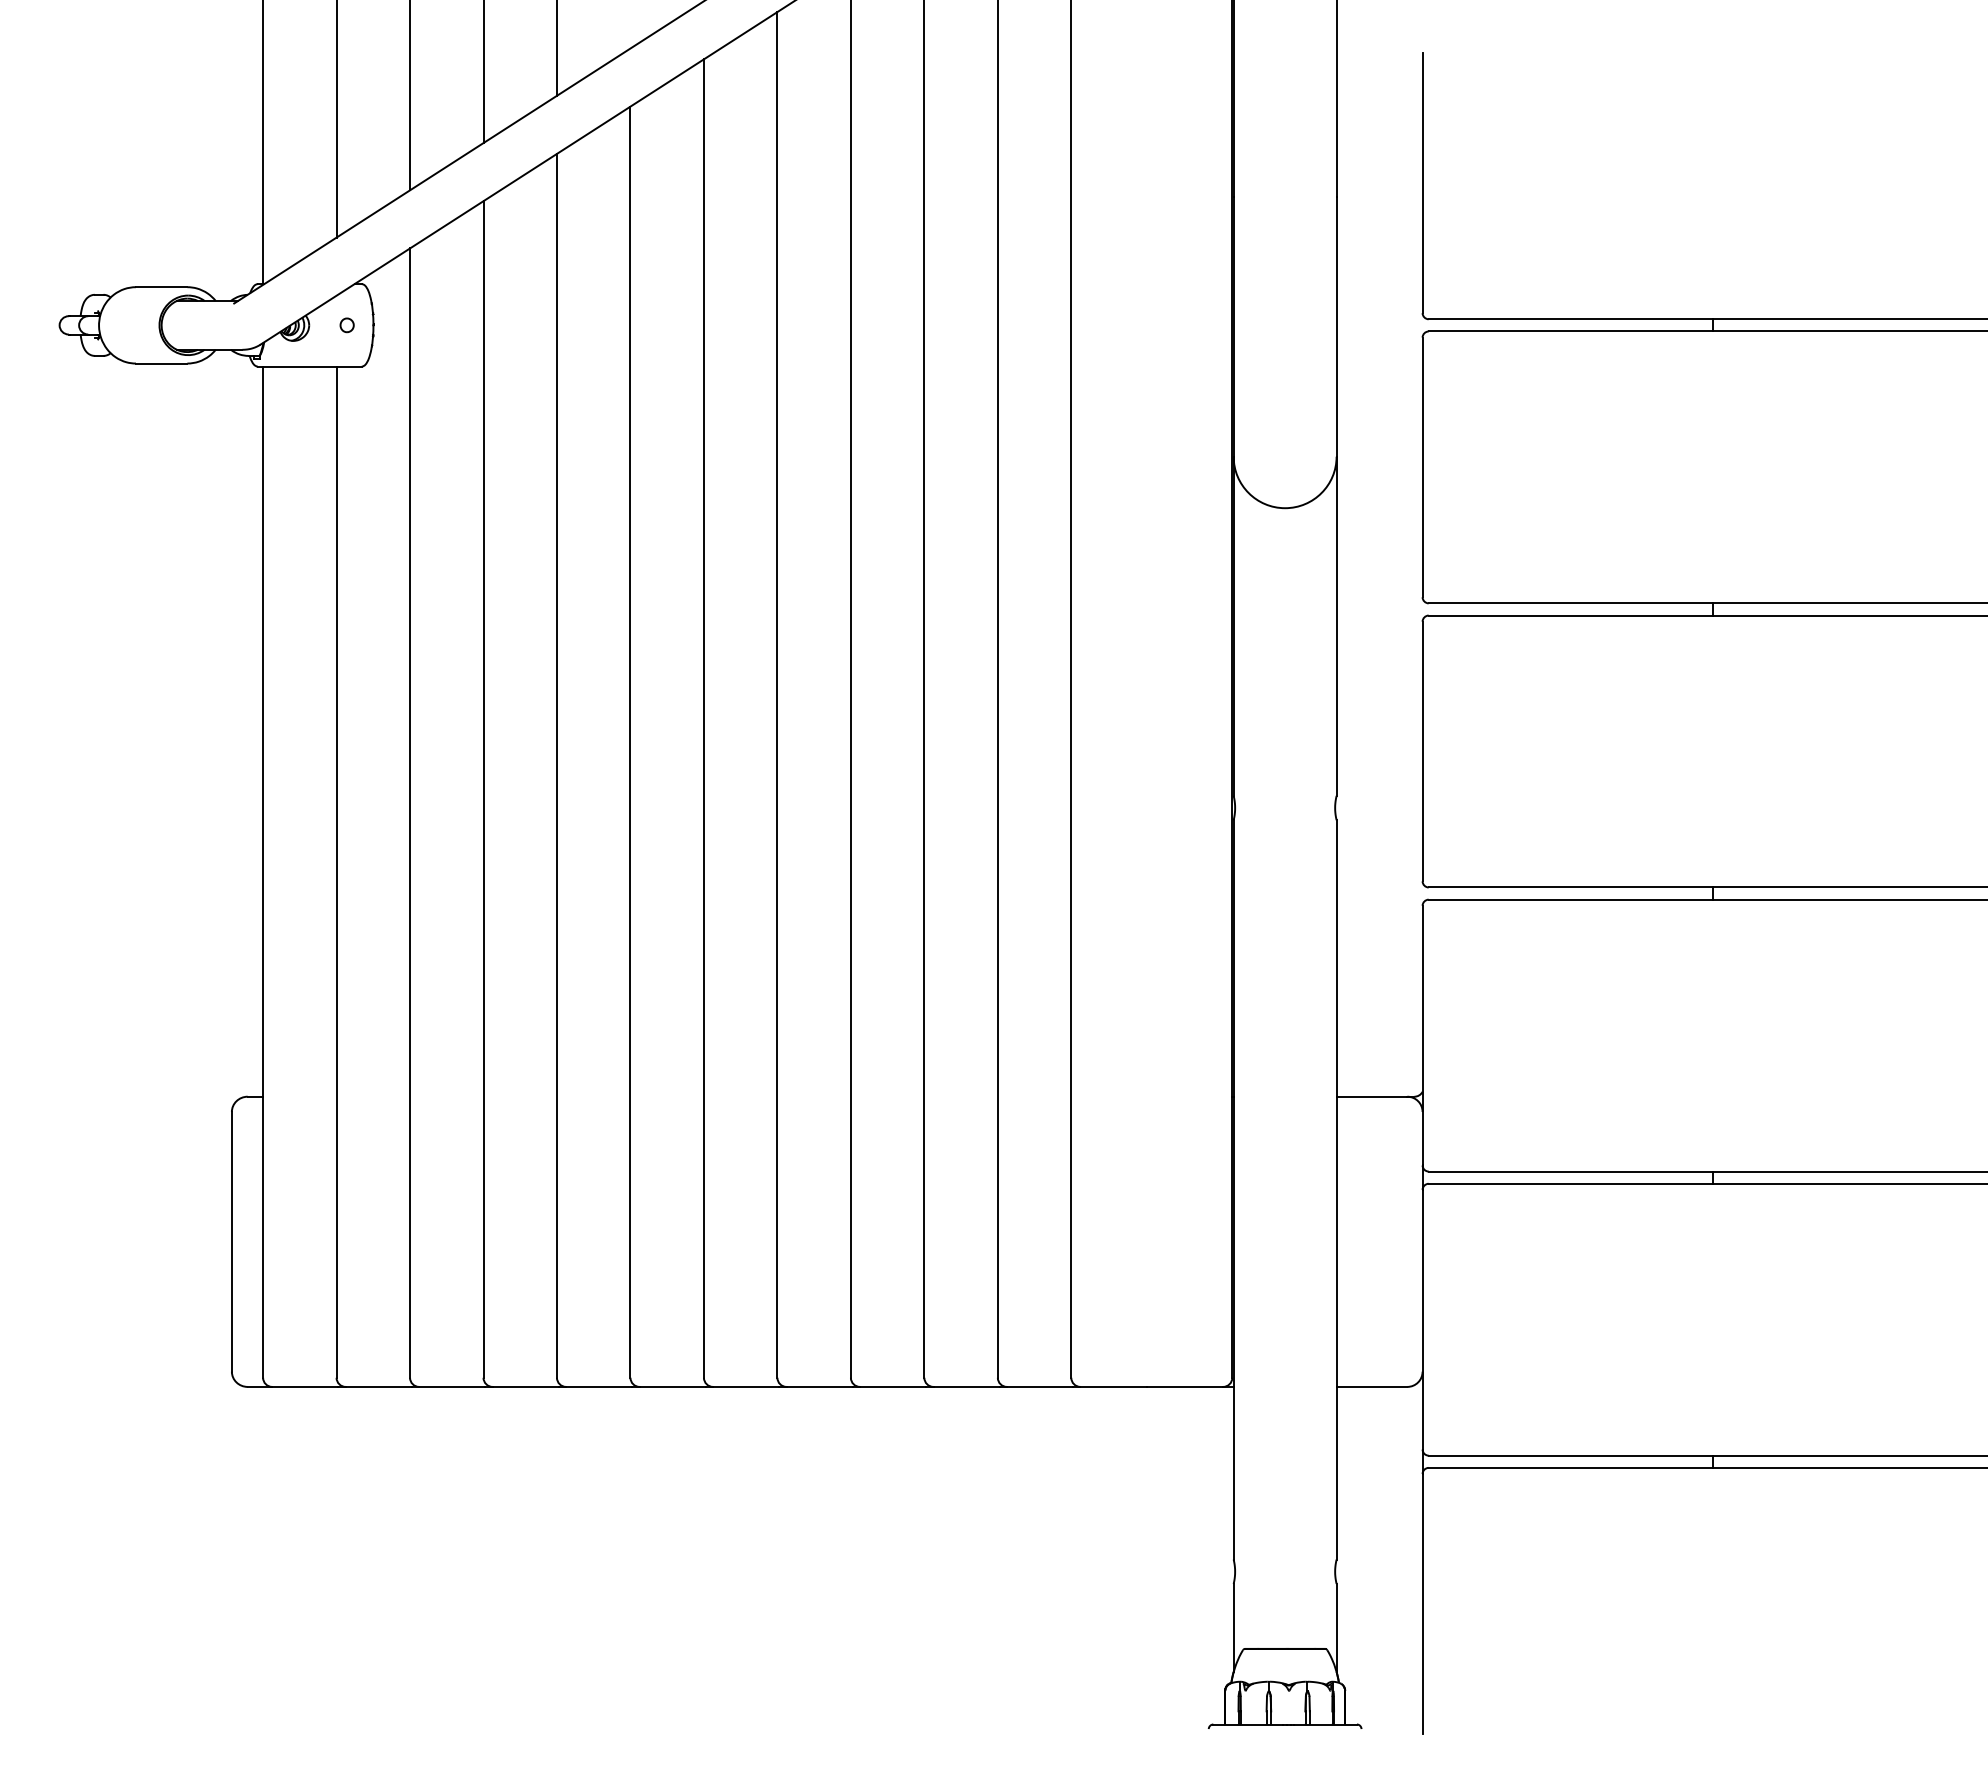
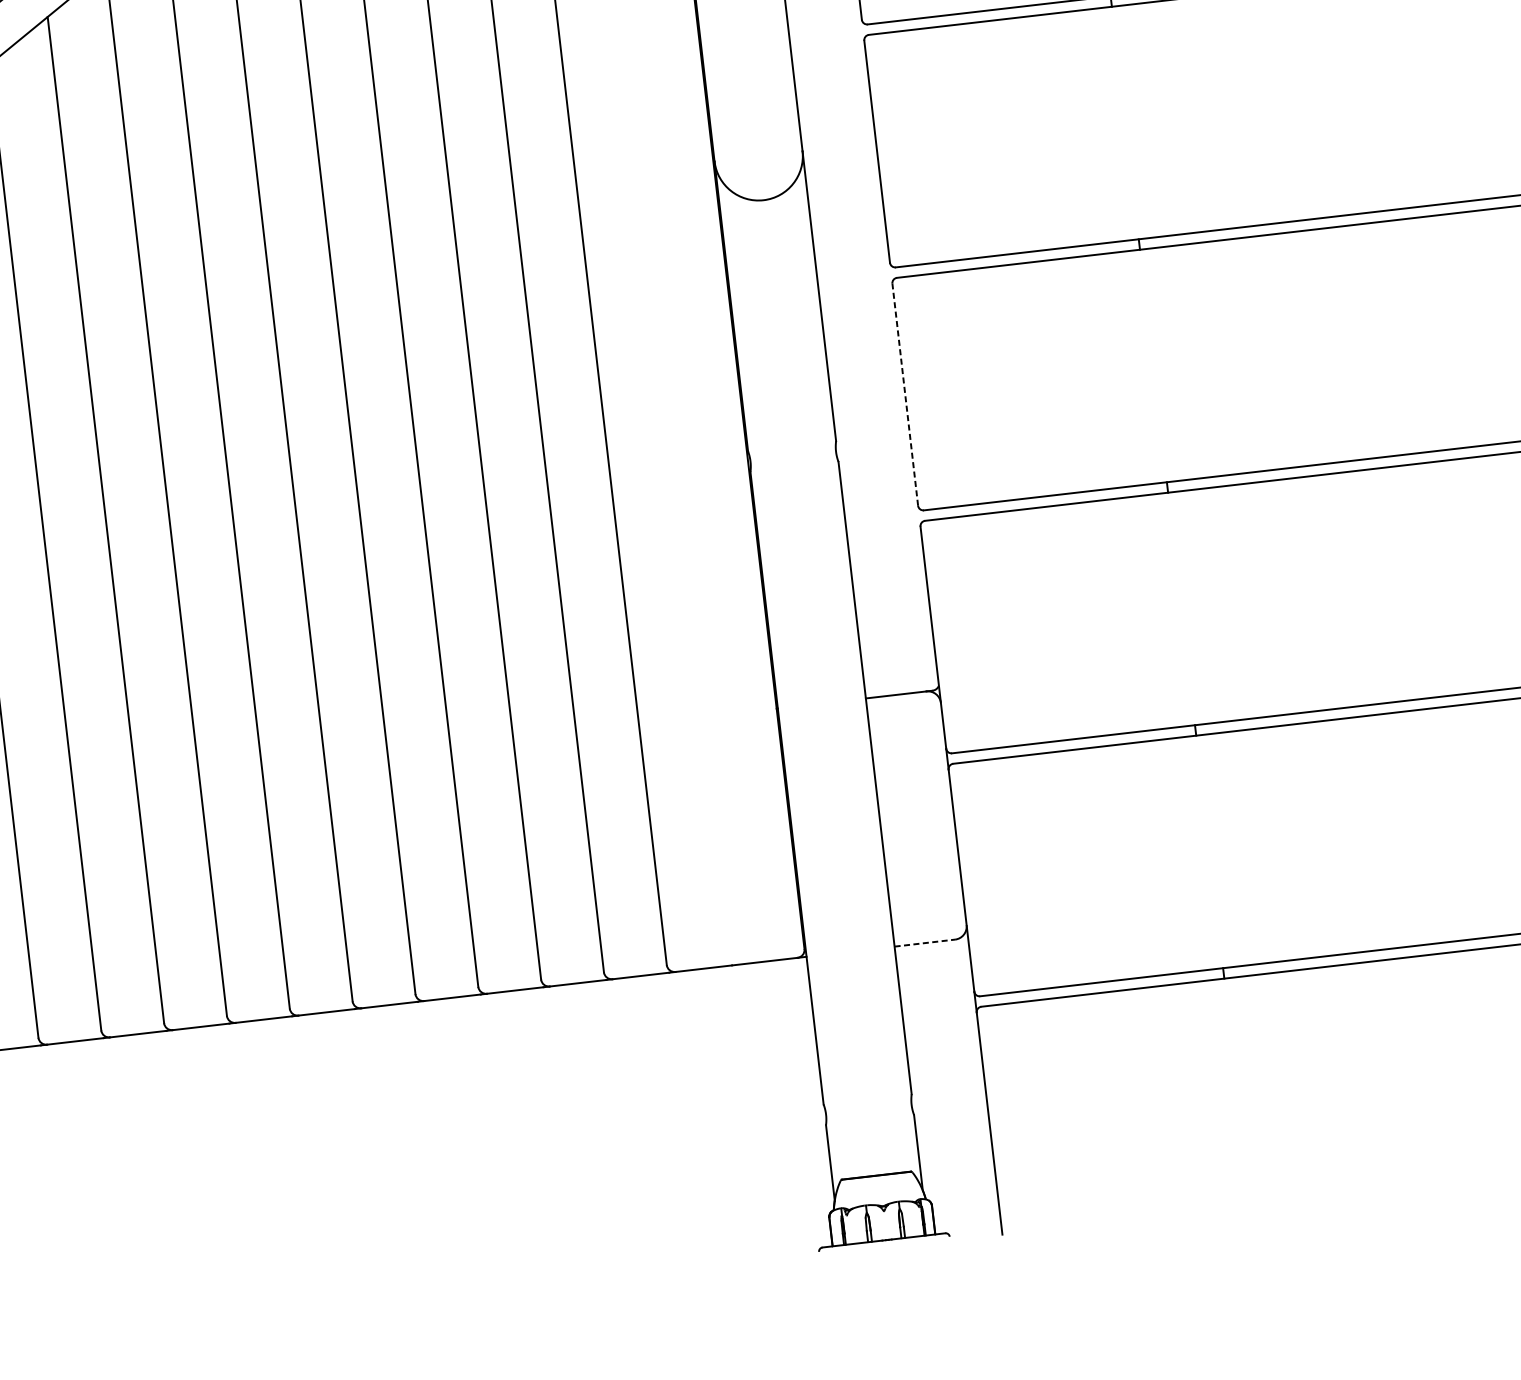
line: (1422, 751) -> (905, 394), solid -> dashed
line: (1372, 1386) -> (925, 942), solid -> dashed

